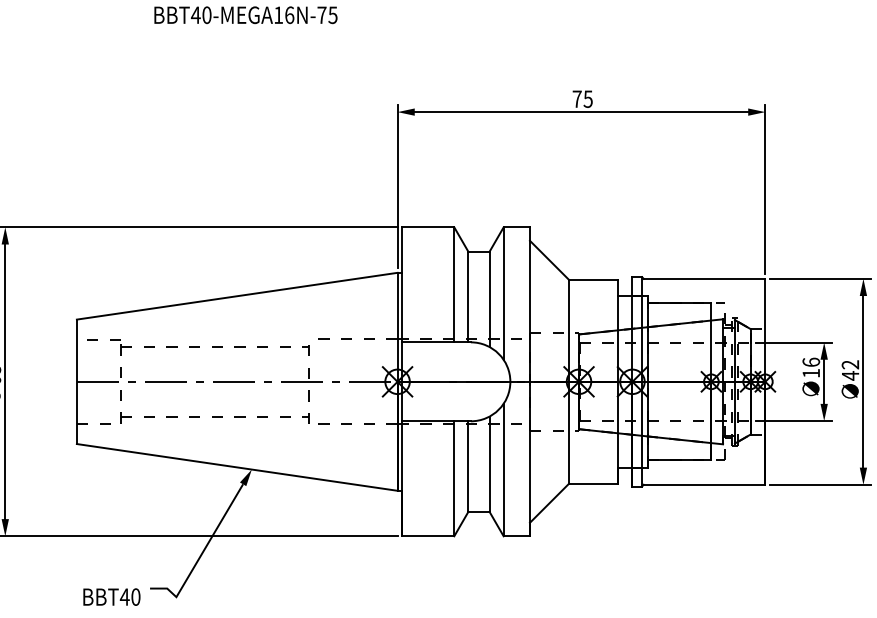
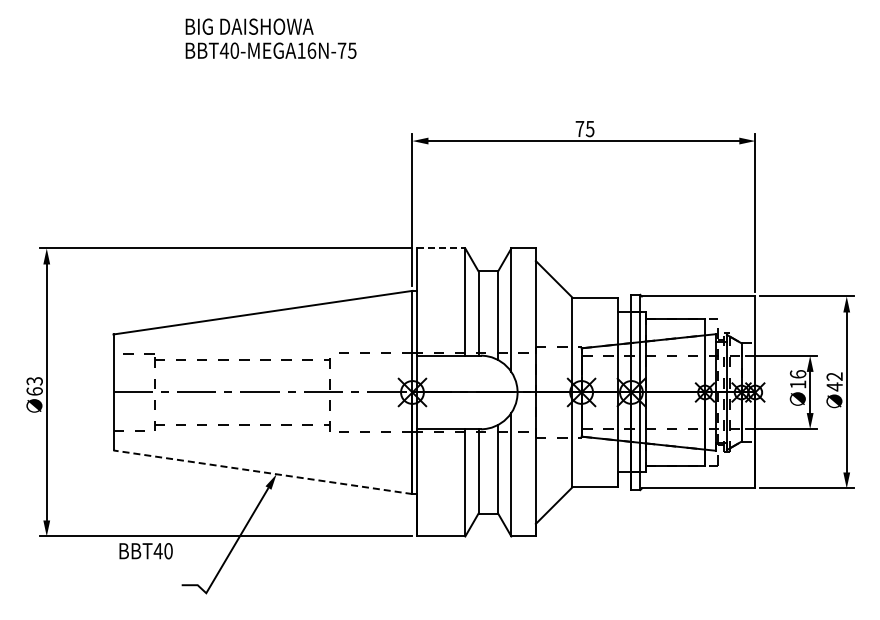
line: (428, 227) -> (441, 248), solid -> dashed
line: (236, 467) -> (262, 472), solid -> dashed
text: (111, 597) -> (145, 551), moved

